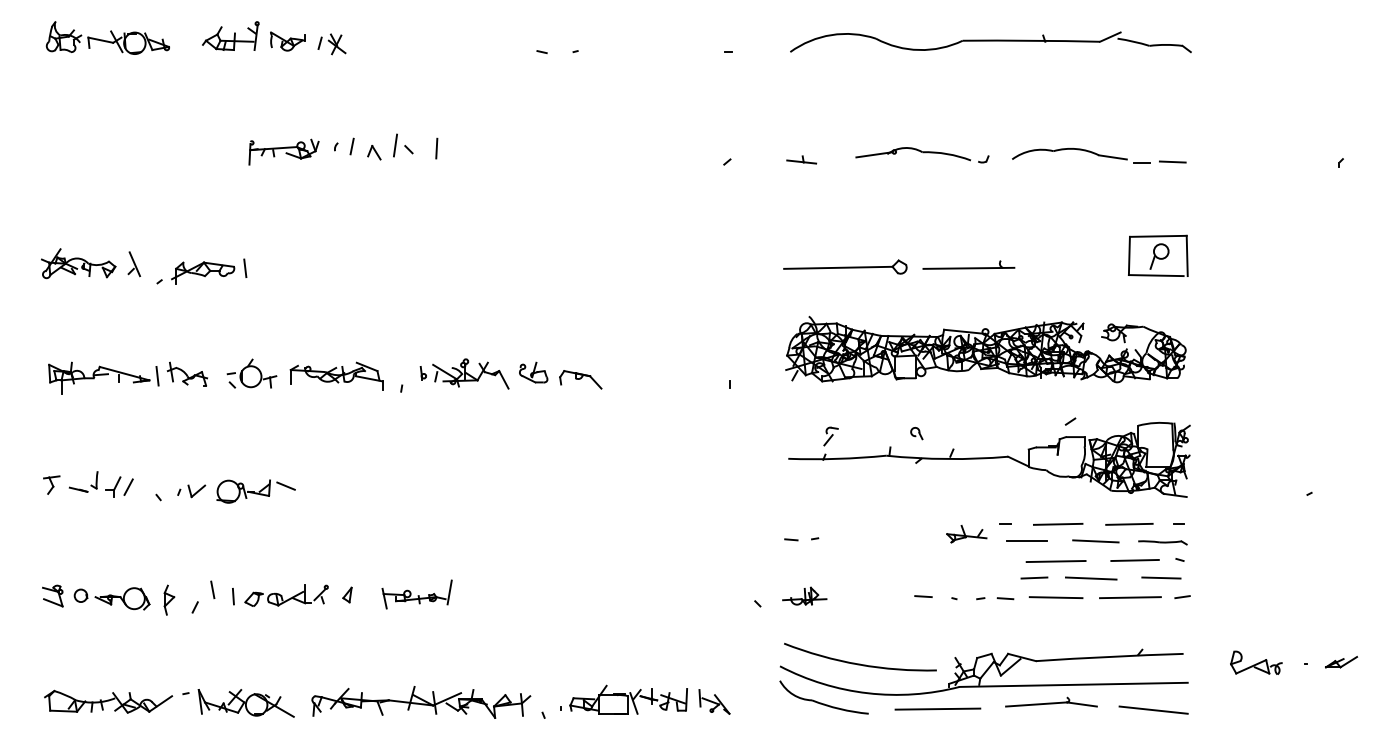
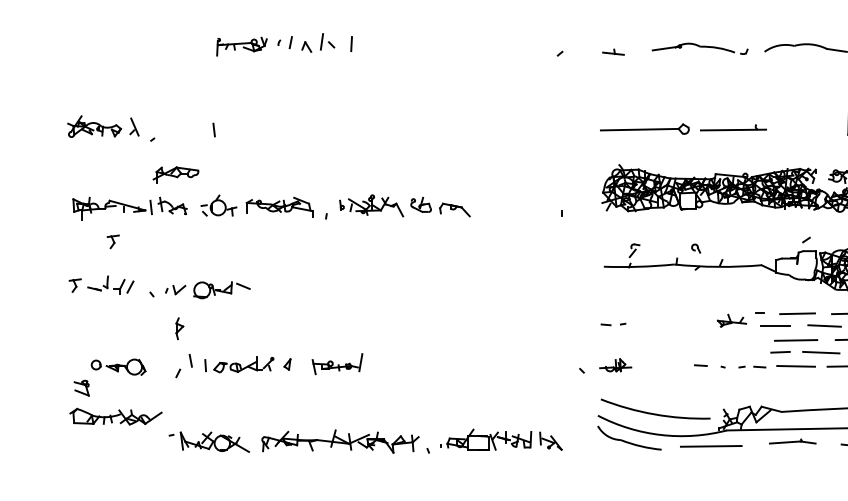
part: (203, 272) -> (176, 174), moved
part: (104, 423) -> (113, 241), added
part: (52, 595) -> (81, 387), moved
part: (169, 599) -> (179, 328), moved
part: (108, 701) -> (115, 416), moved
part: (1051, 701) -> (792, 440), size x0.7

